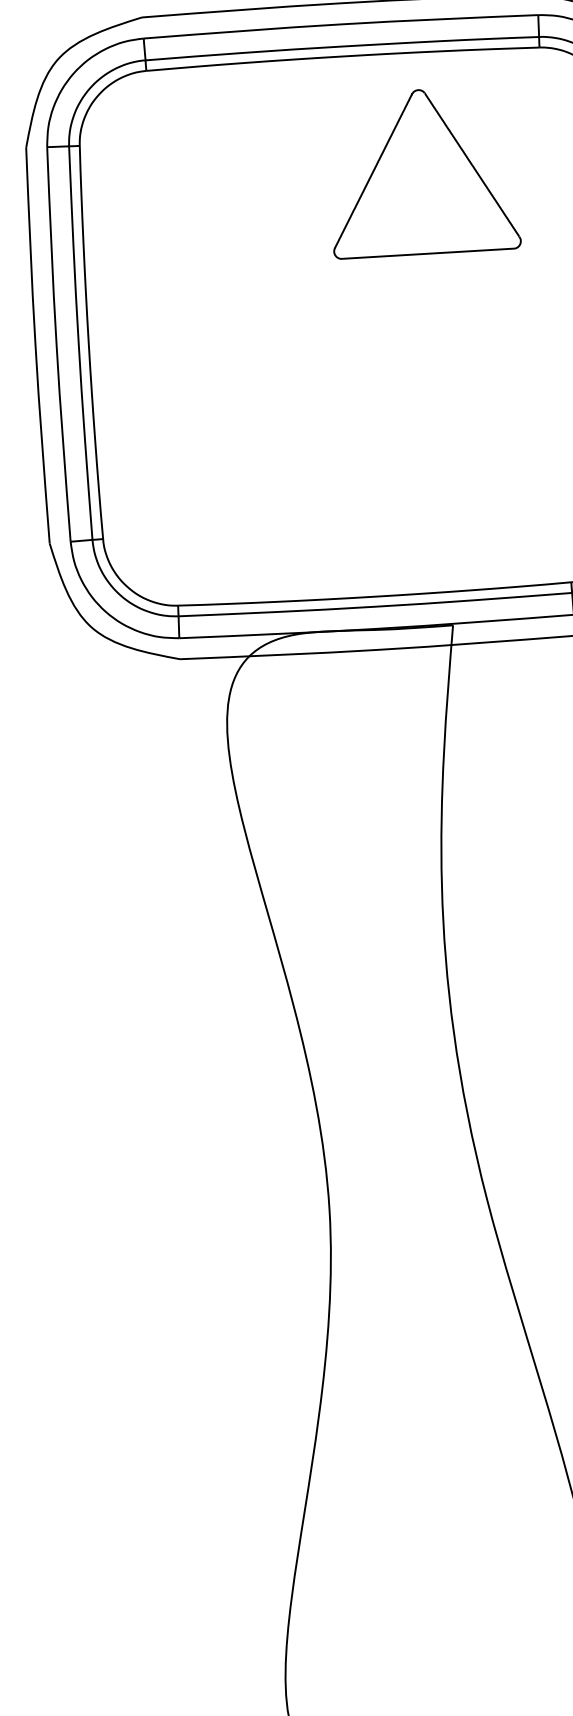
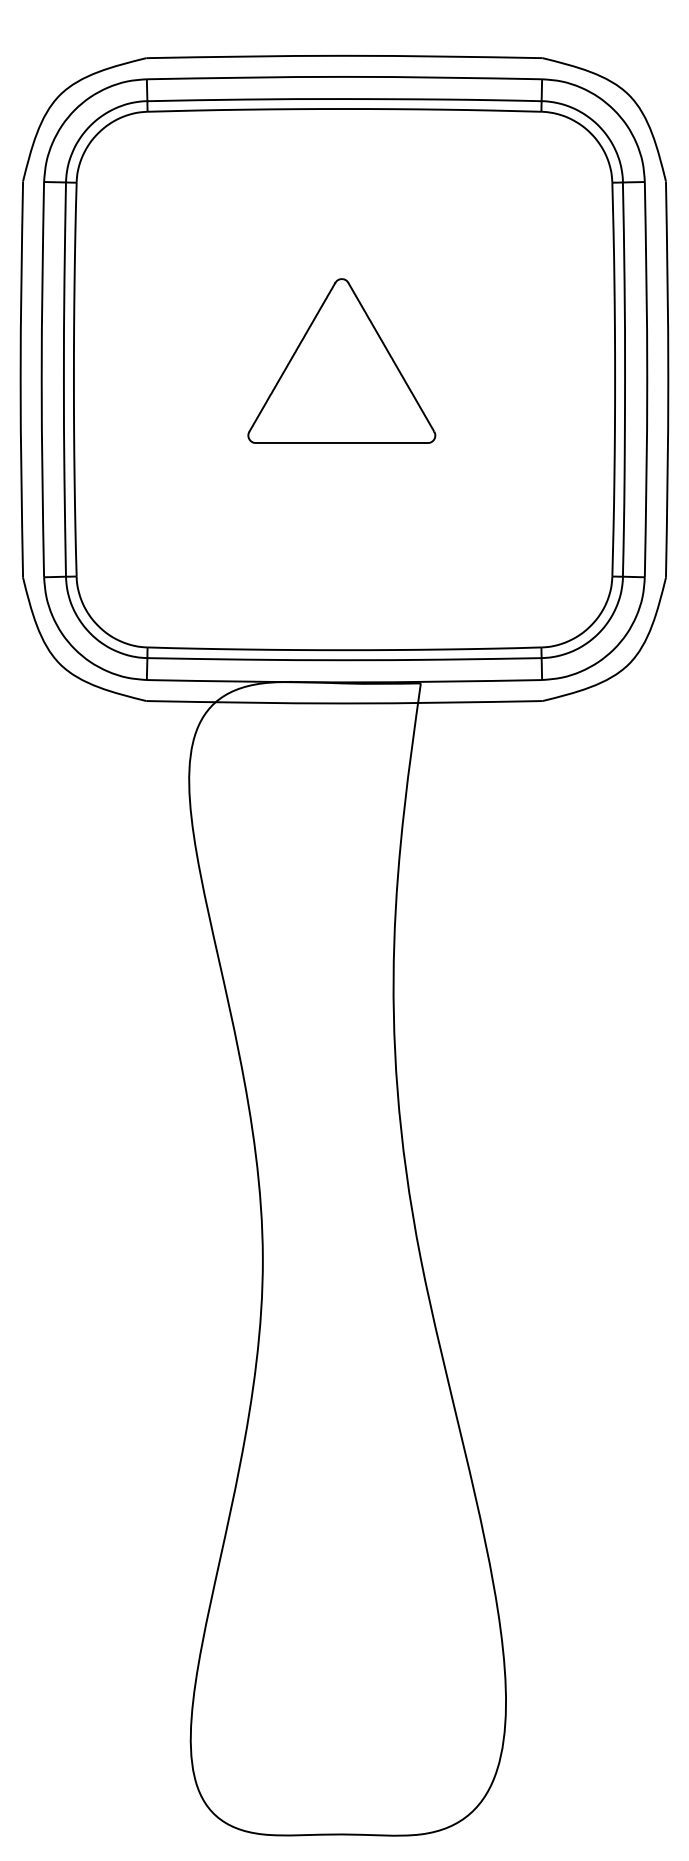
part: (422, 171) -> (341, 360), moved

